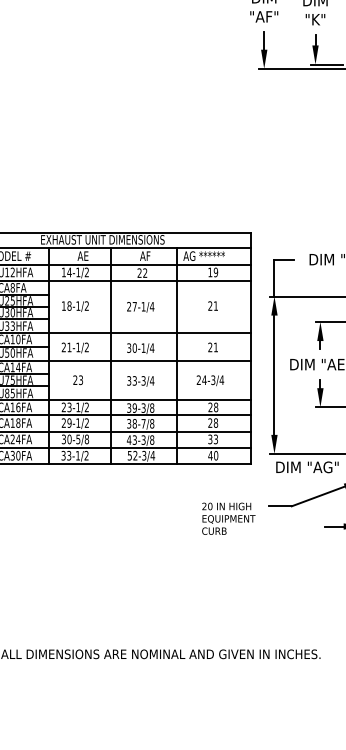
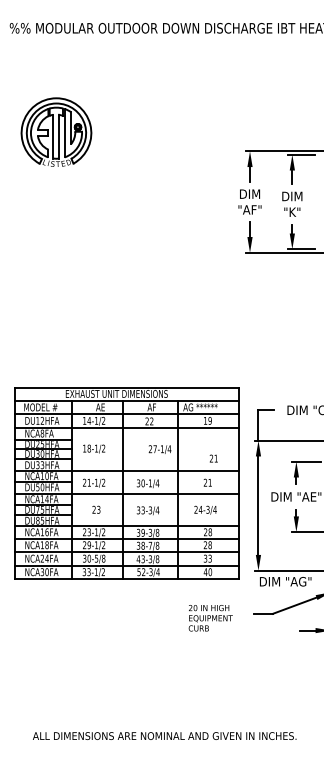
text: (212, 305) -> (213, 458), moved
text: (140, 307) -> (159, 449), moved
text: (228, 519) -> (210, 618), moved

